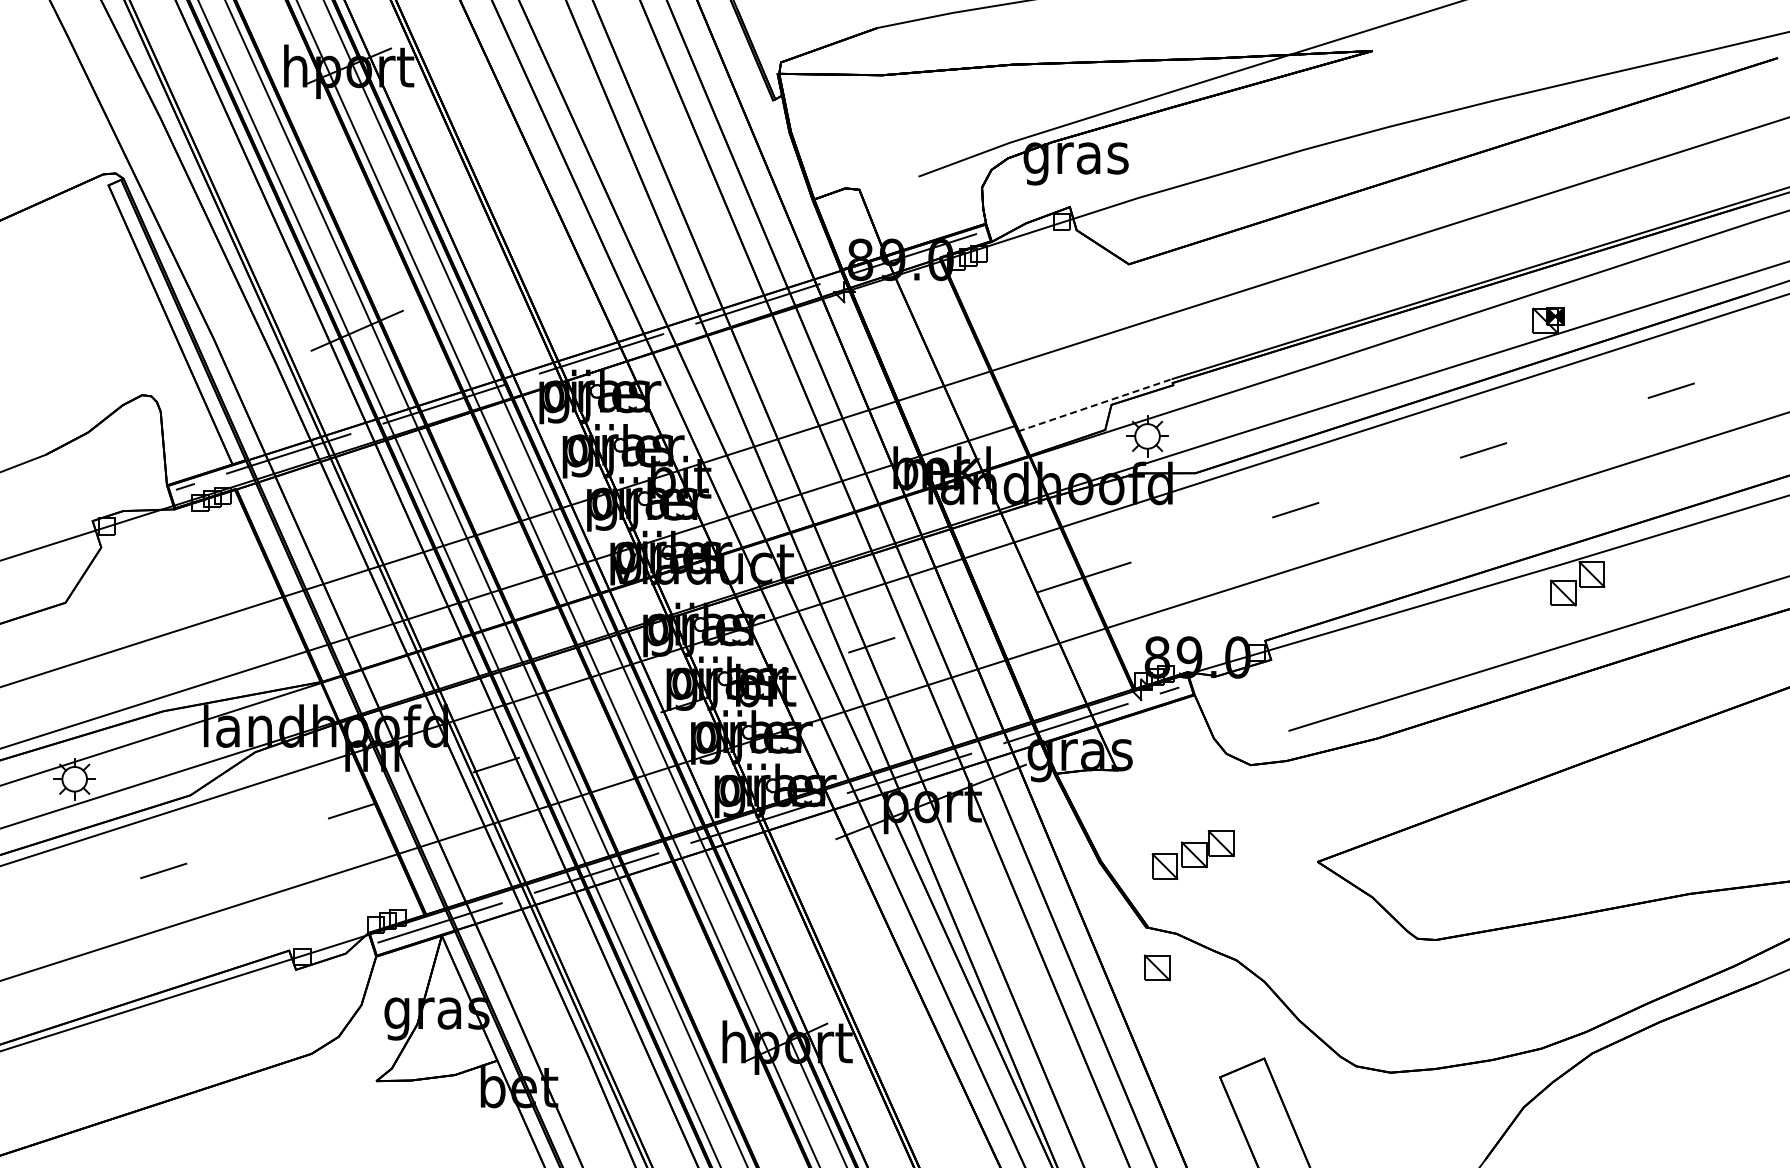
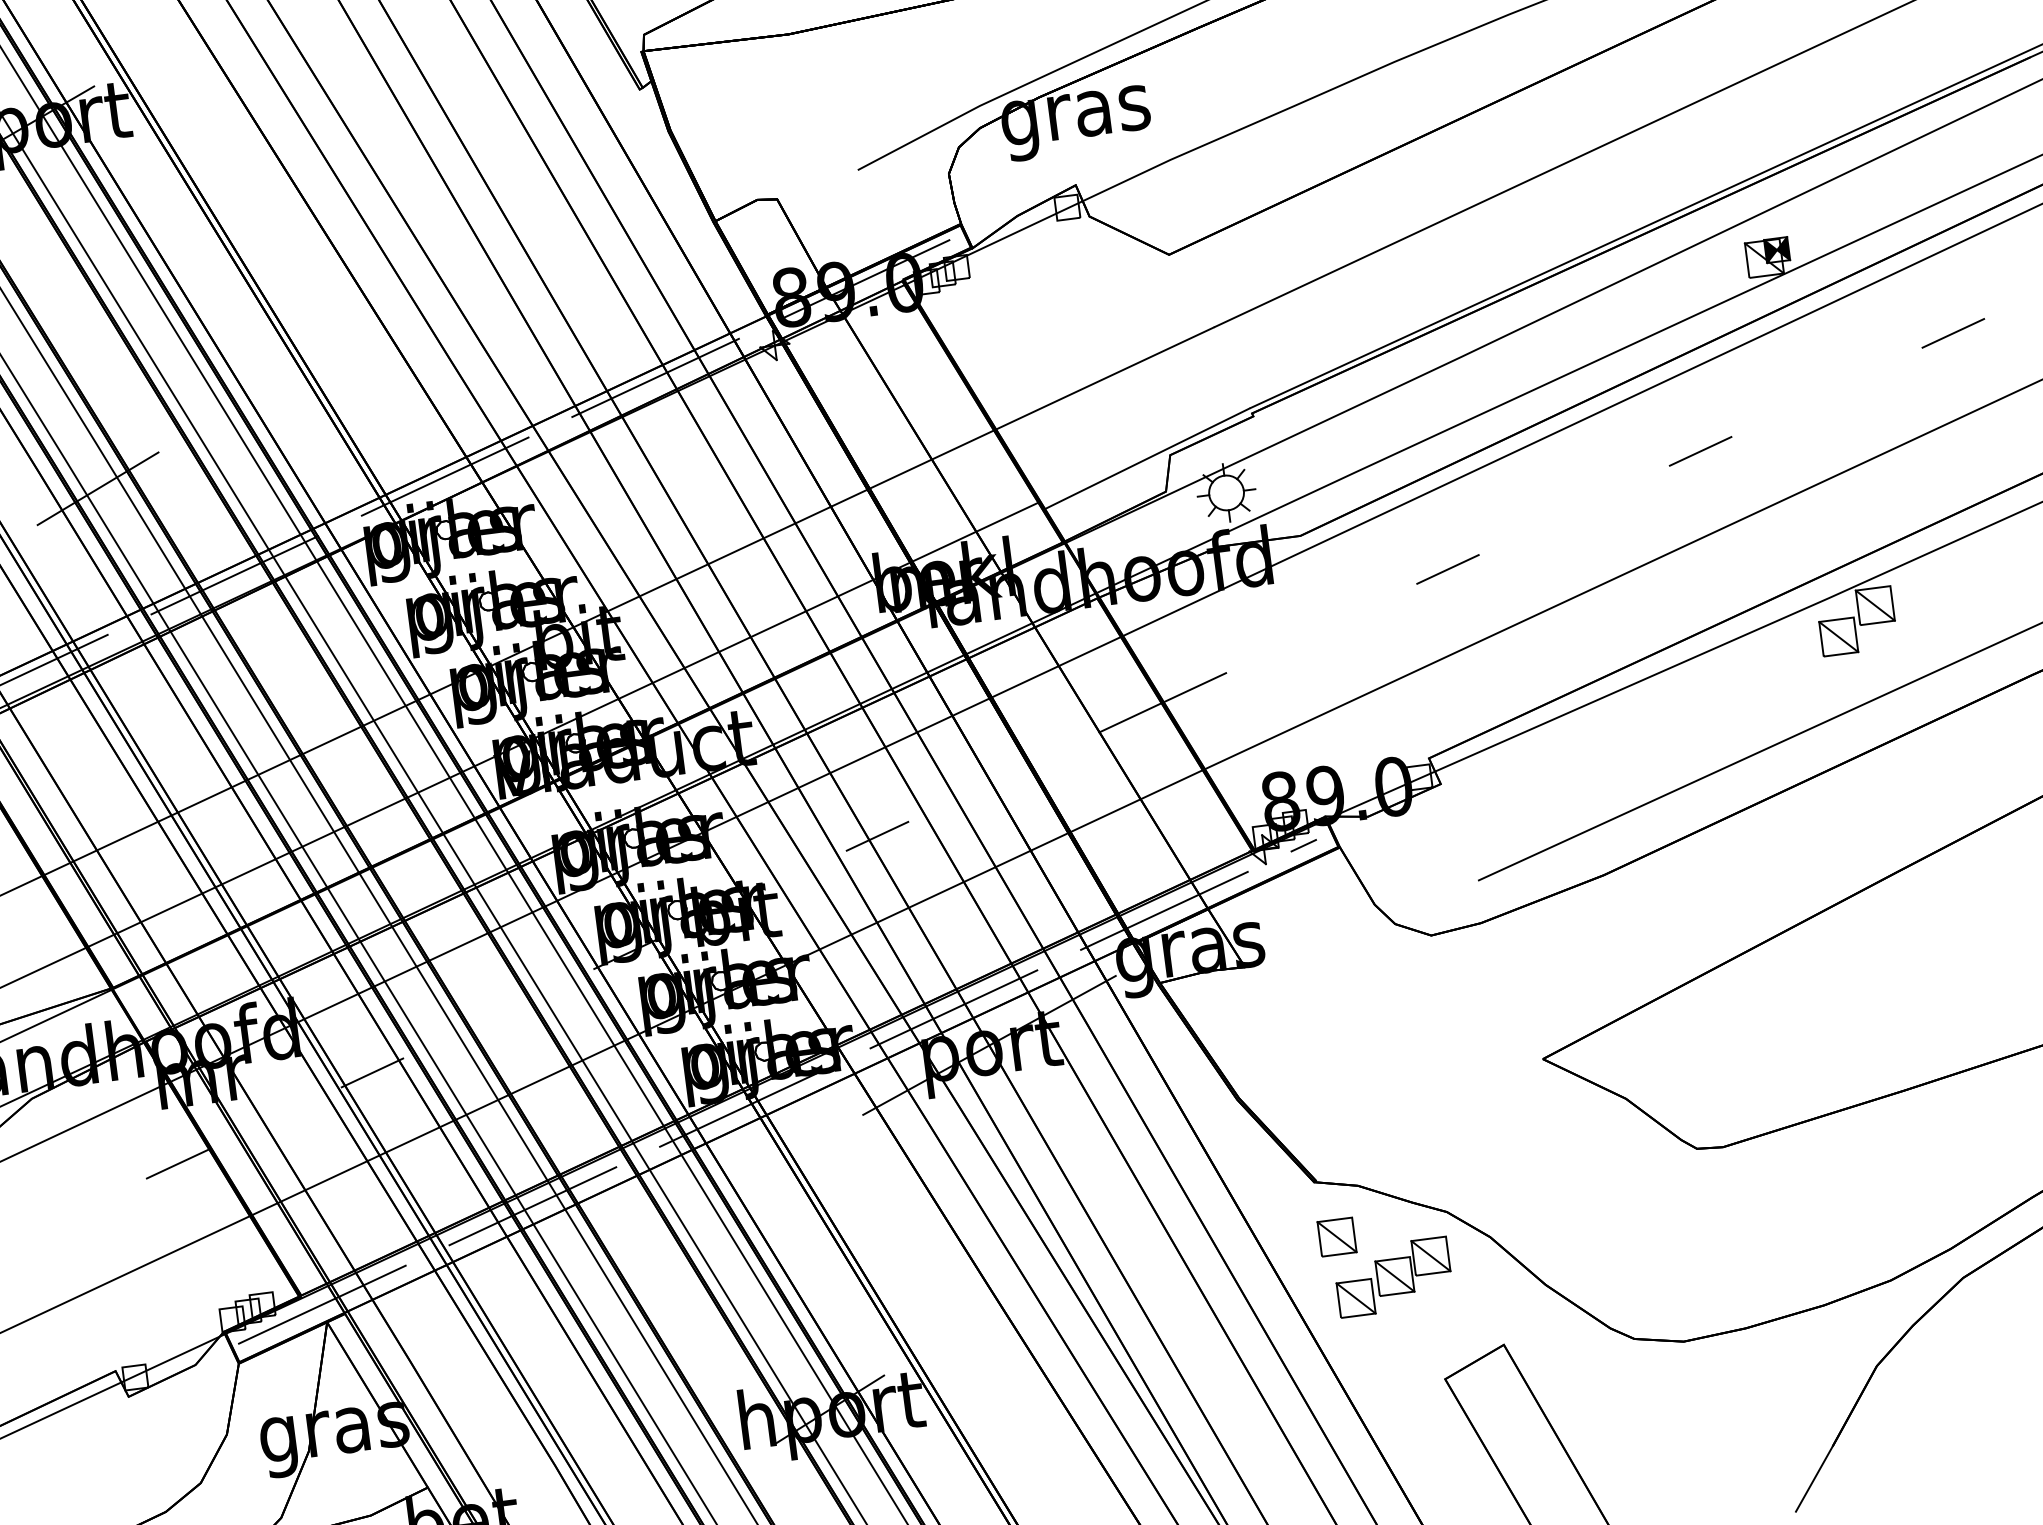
line: (1095, 405) -> (1147, 459), dashed -> solid
part: (1192, 854) -> (1392, 1276), moved

